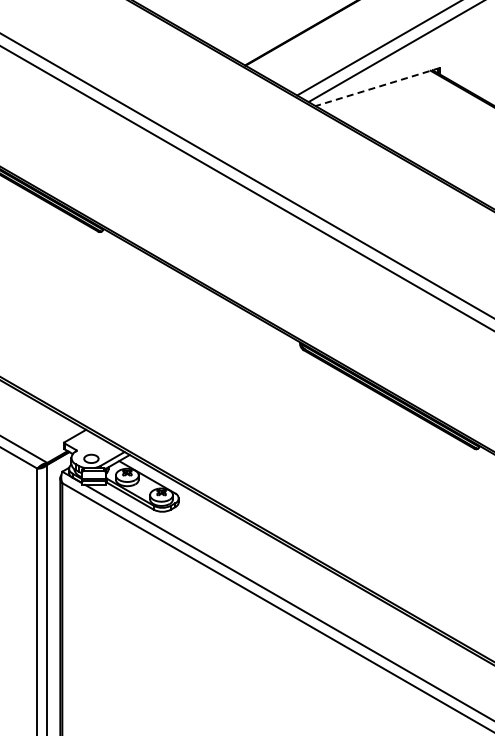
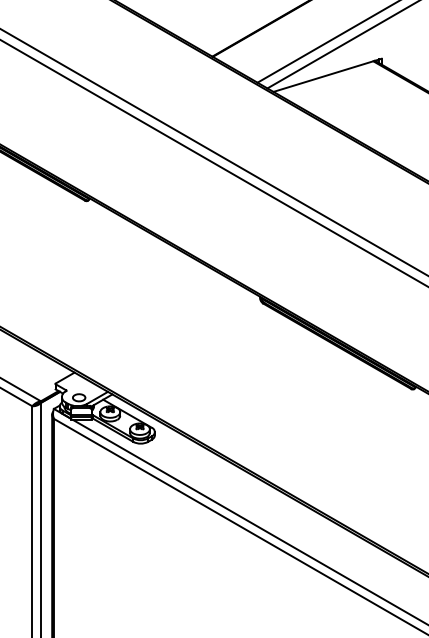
line: (377, 87) -> (327, 75), dashed -> solid

